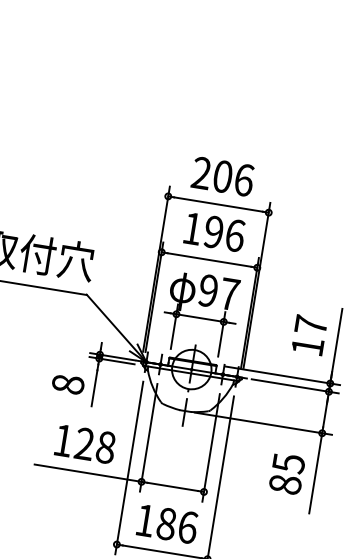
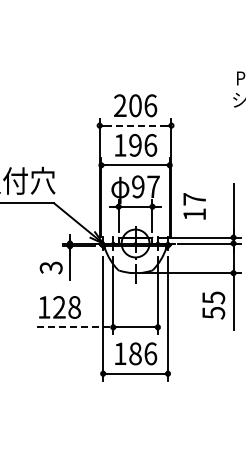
line: (218, 204) -> (135, 125), solid -> dashed
text: (309, 335) -> (194, 206), moved
text: (67, 383) -> (50, 267), 8 -> 3
text: (84, 444) -> (59, 307), moved
line: (88, 473) -> (75, 327), solid -> dashed
text: (285, 483) -> (213, 312), 85 -> 55

